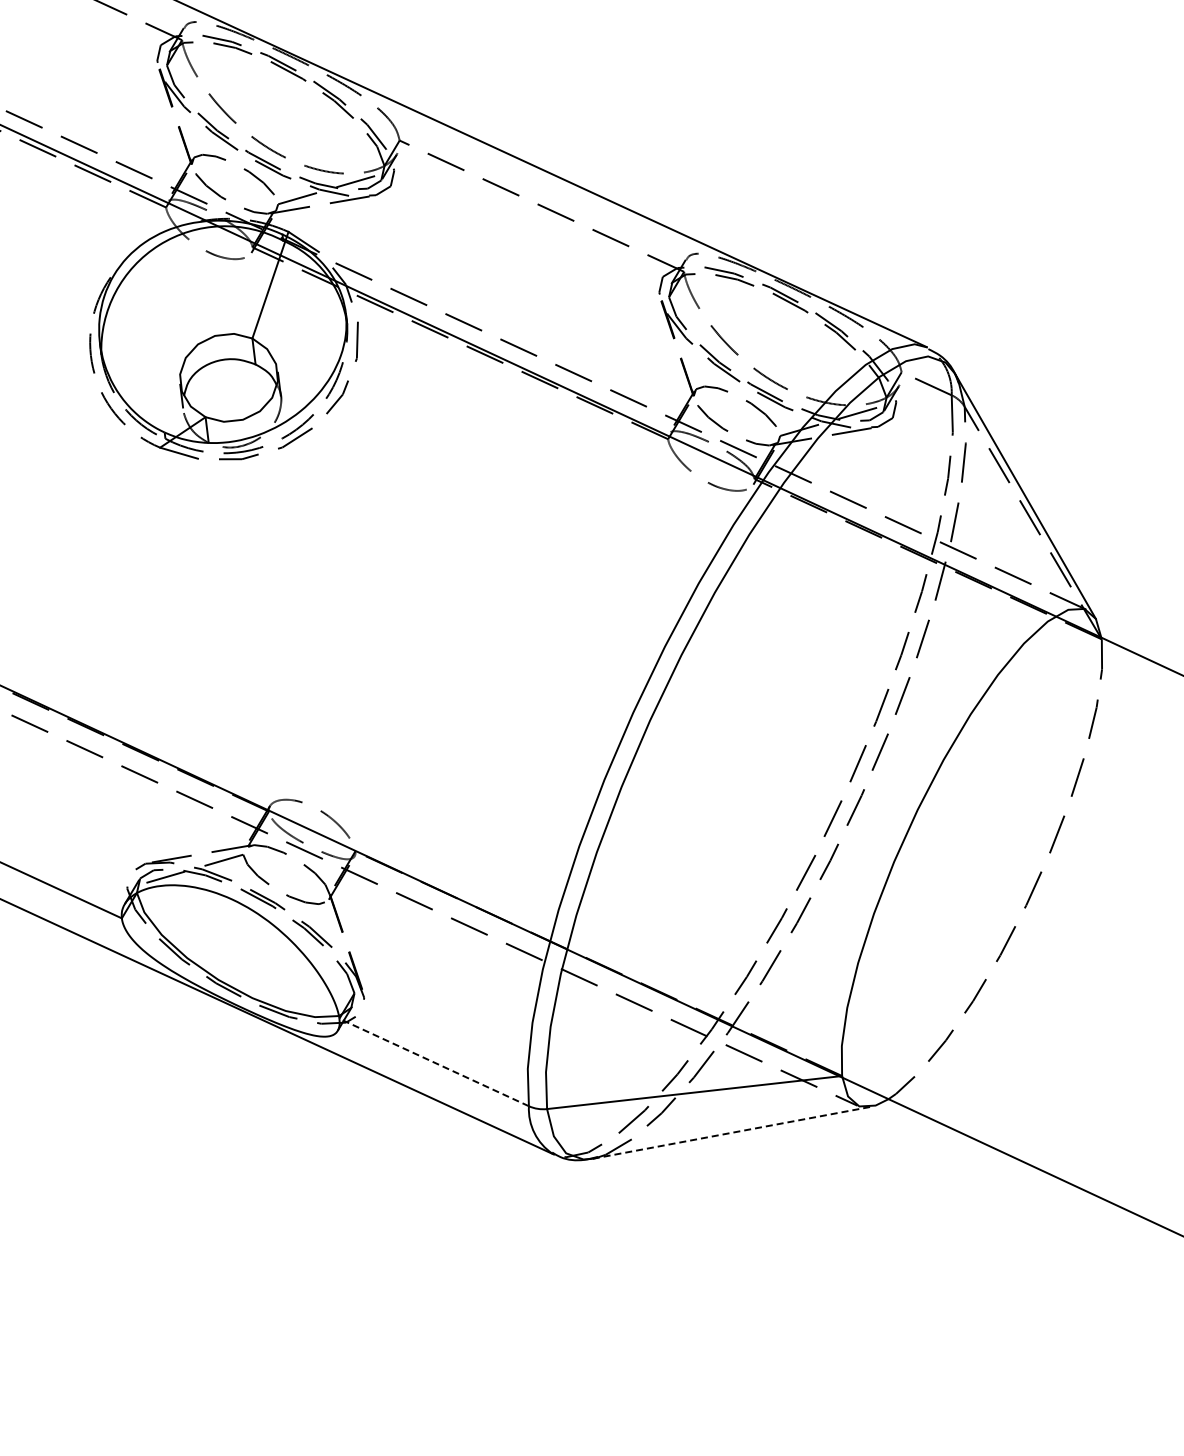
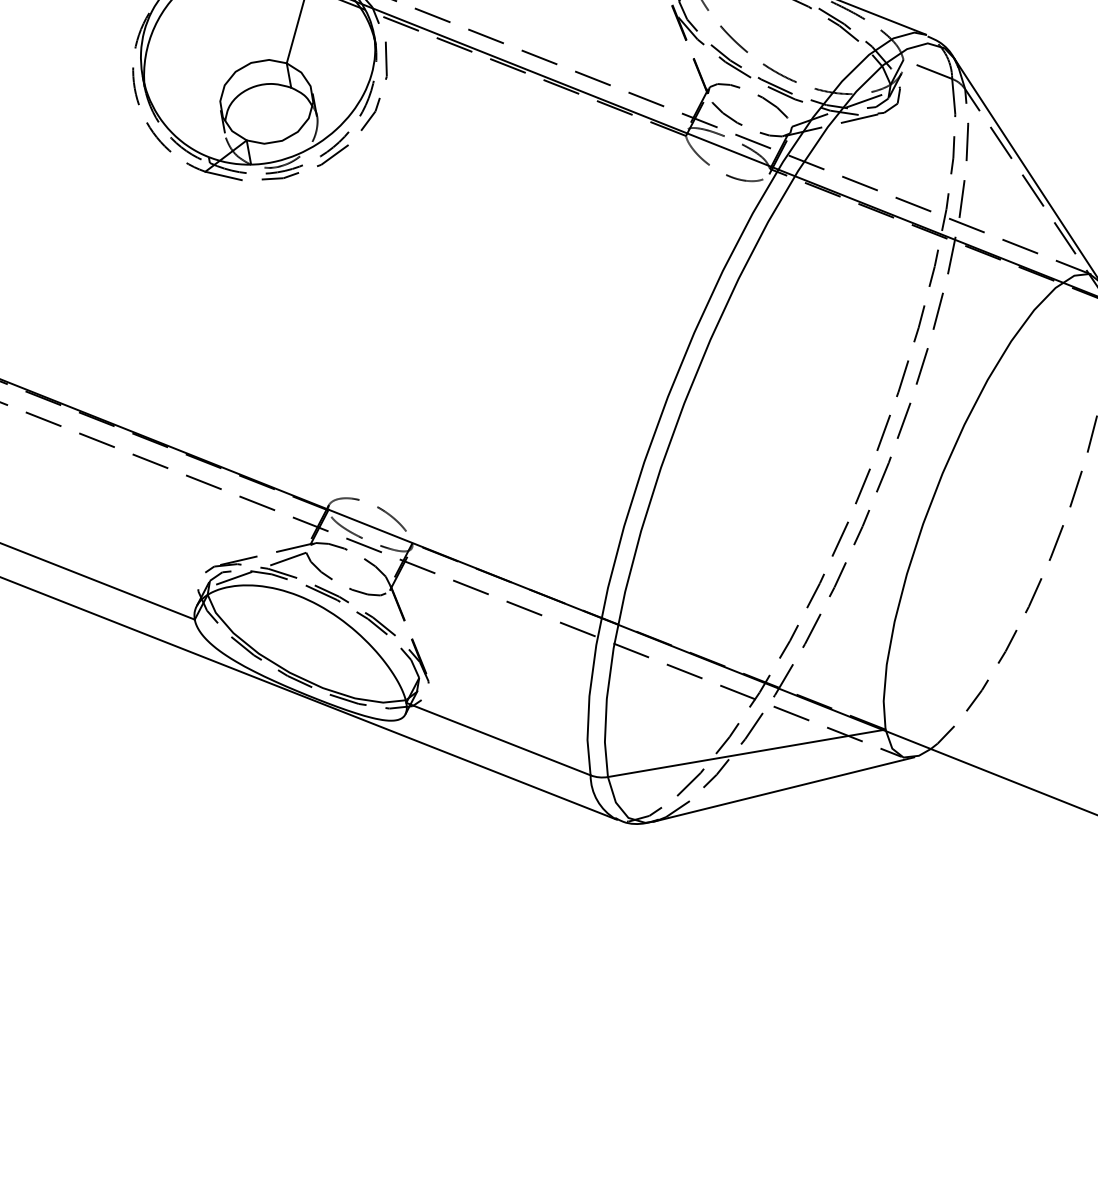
line: (433, 1062) -> (497, 739), dashed -> solid
line: (732, 1132) -> (784, 789), dashed -> solid

